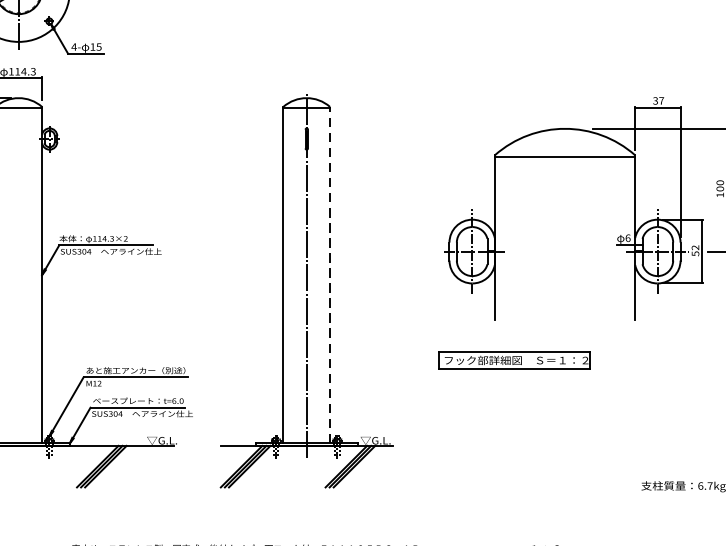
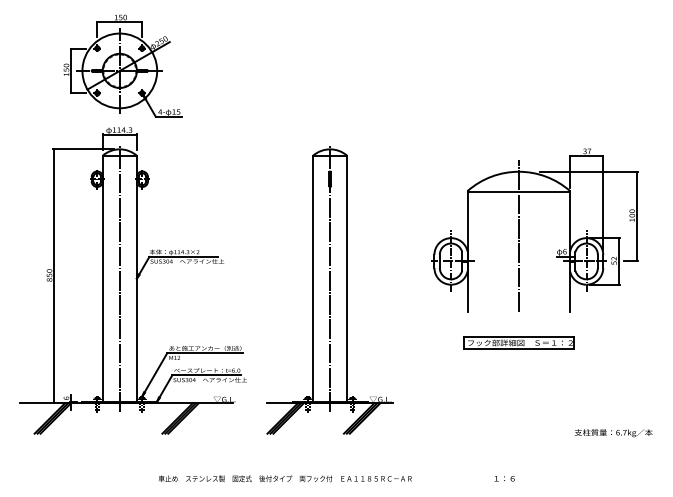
line: (564, 216) -> (518, 235), added
line: (18, 274) -> (119, 278), added
line: (330, 274) -> (347, 278), dashed -> solid
part: (513, 359) -> (518, 342), moved

